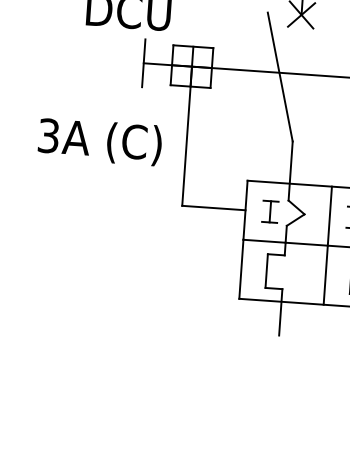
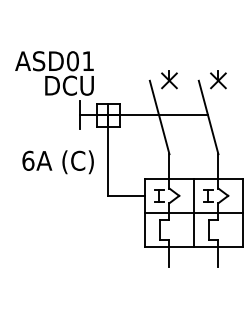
text: (49, 135) -> (28, 160), 3A -> 6A

